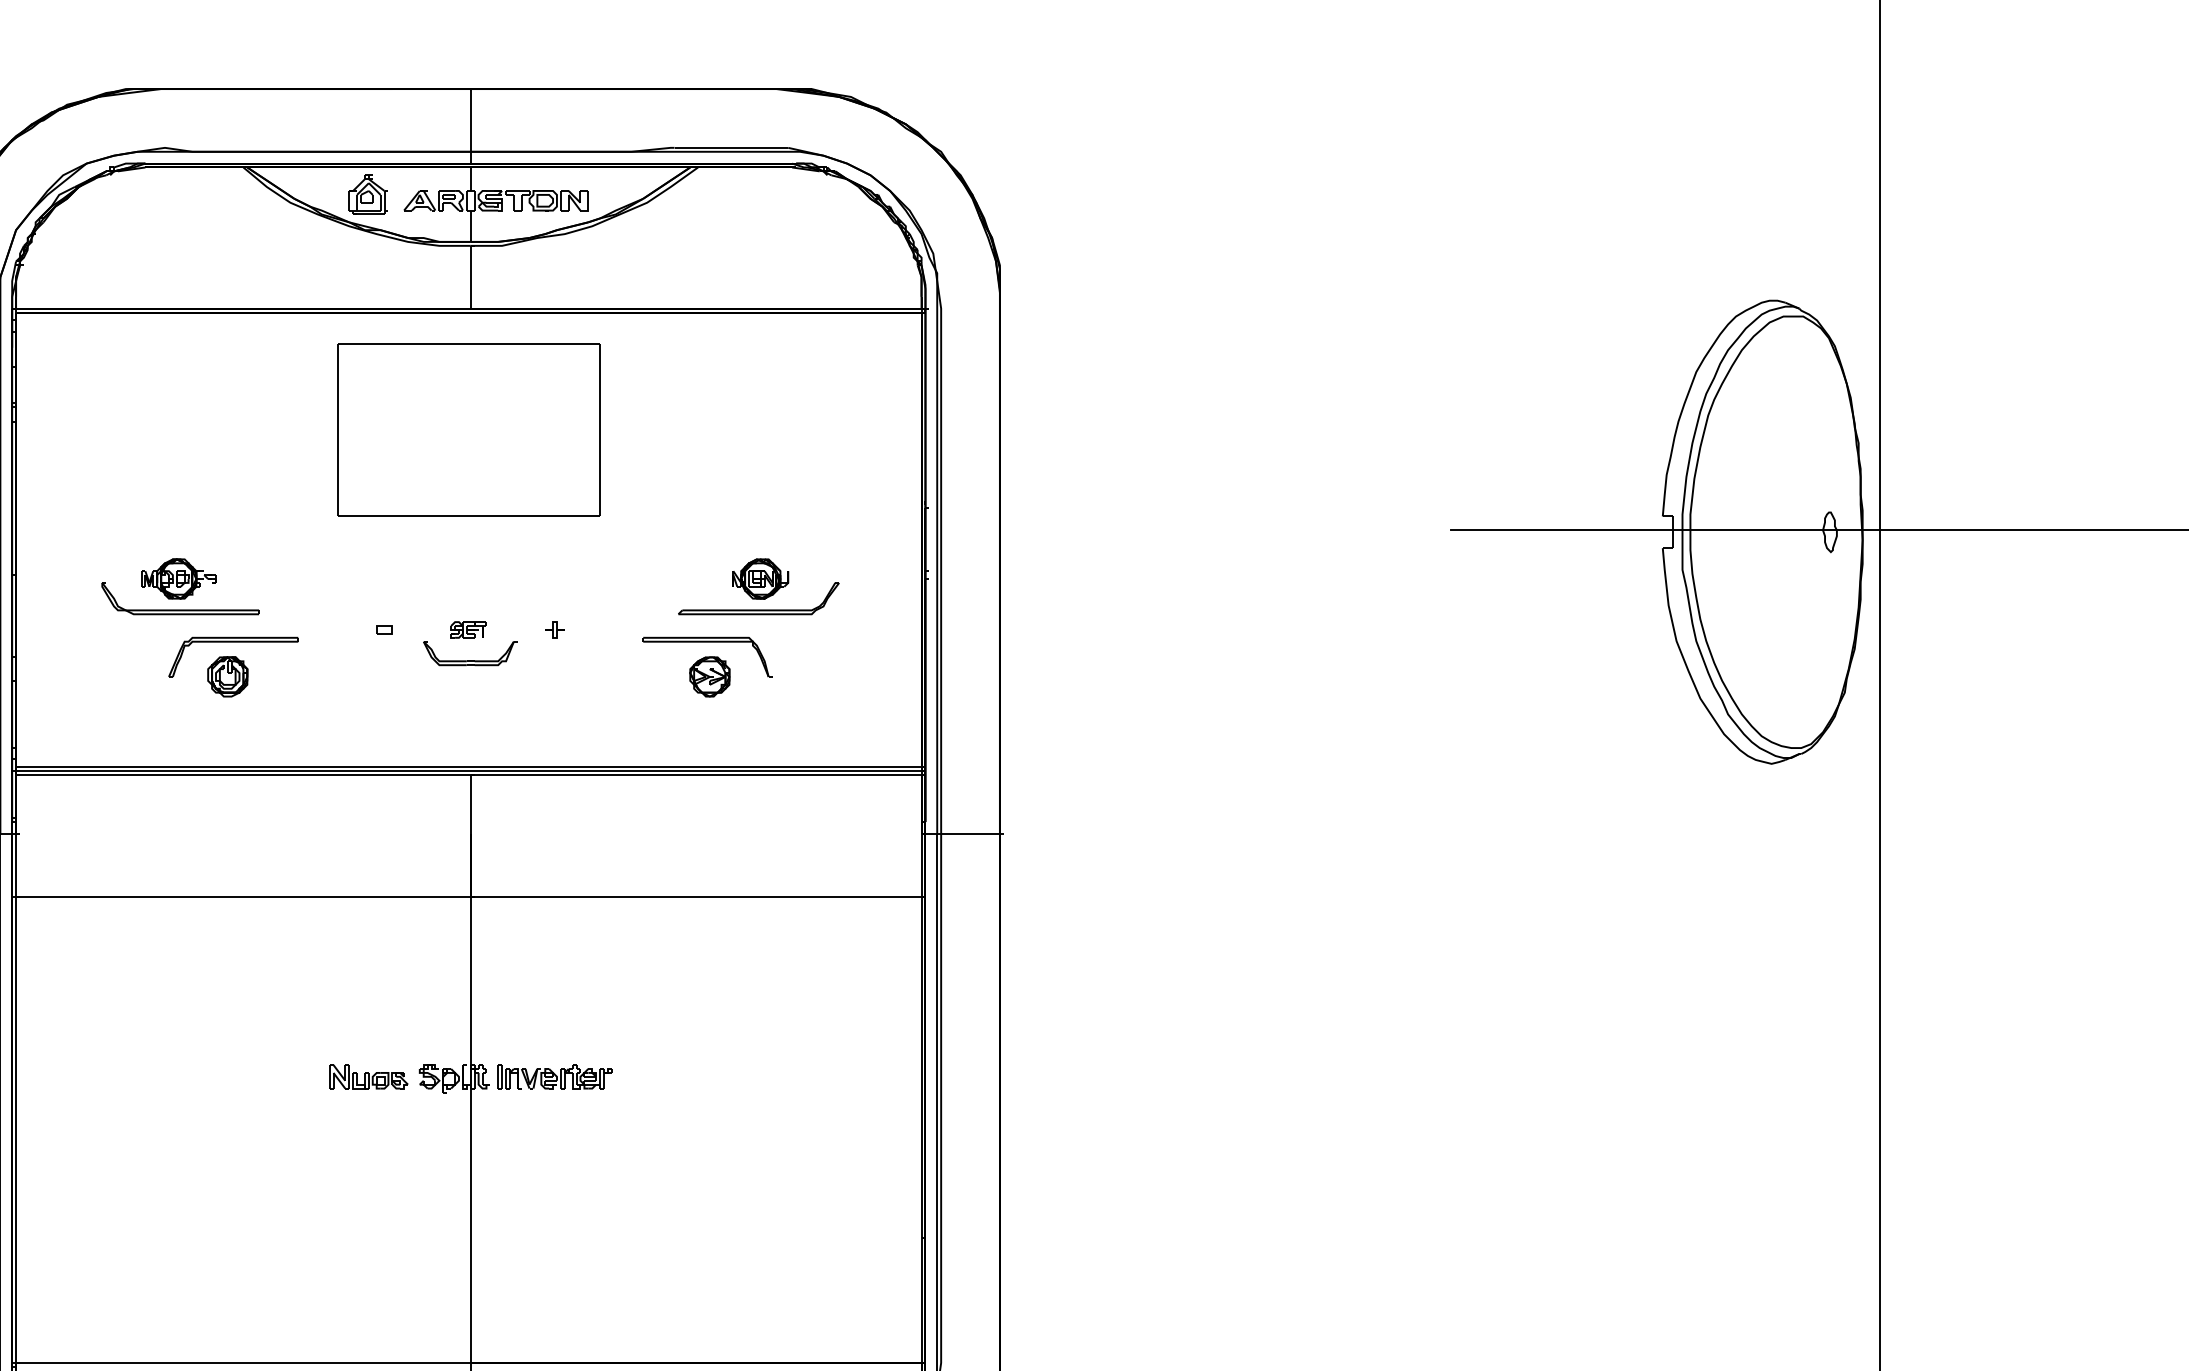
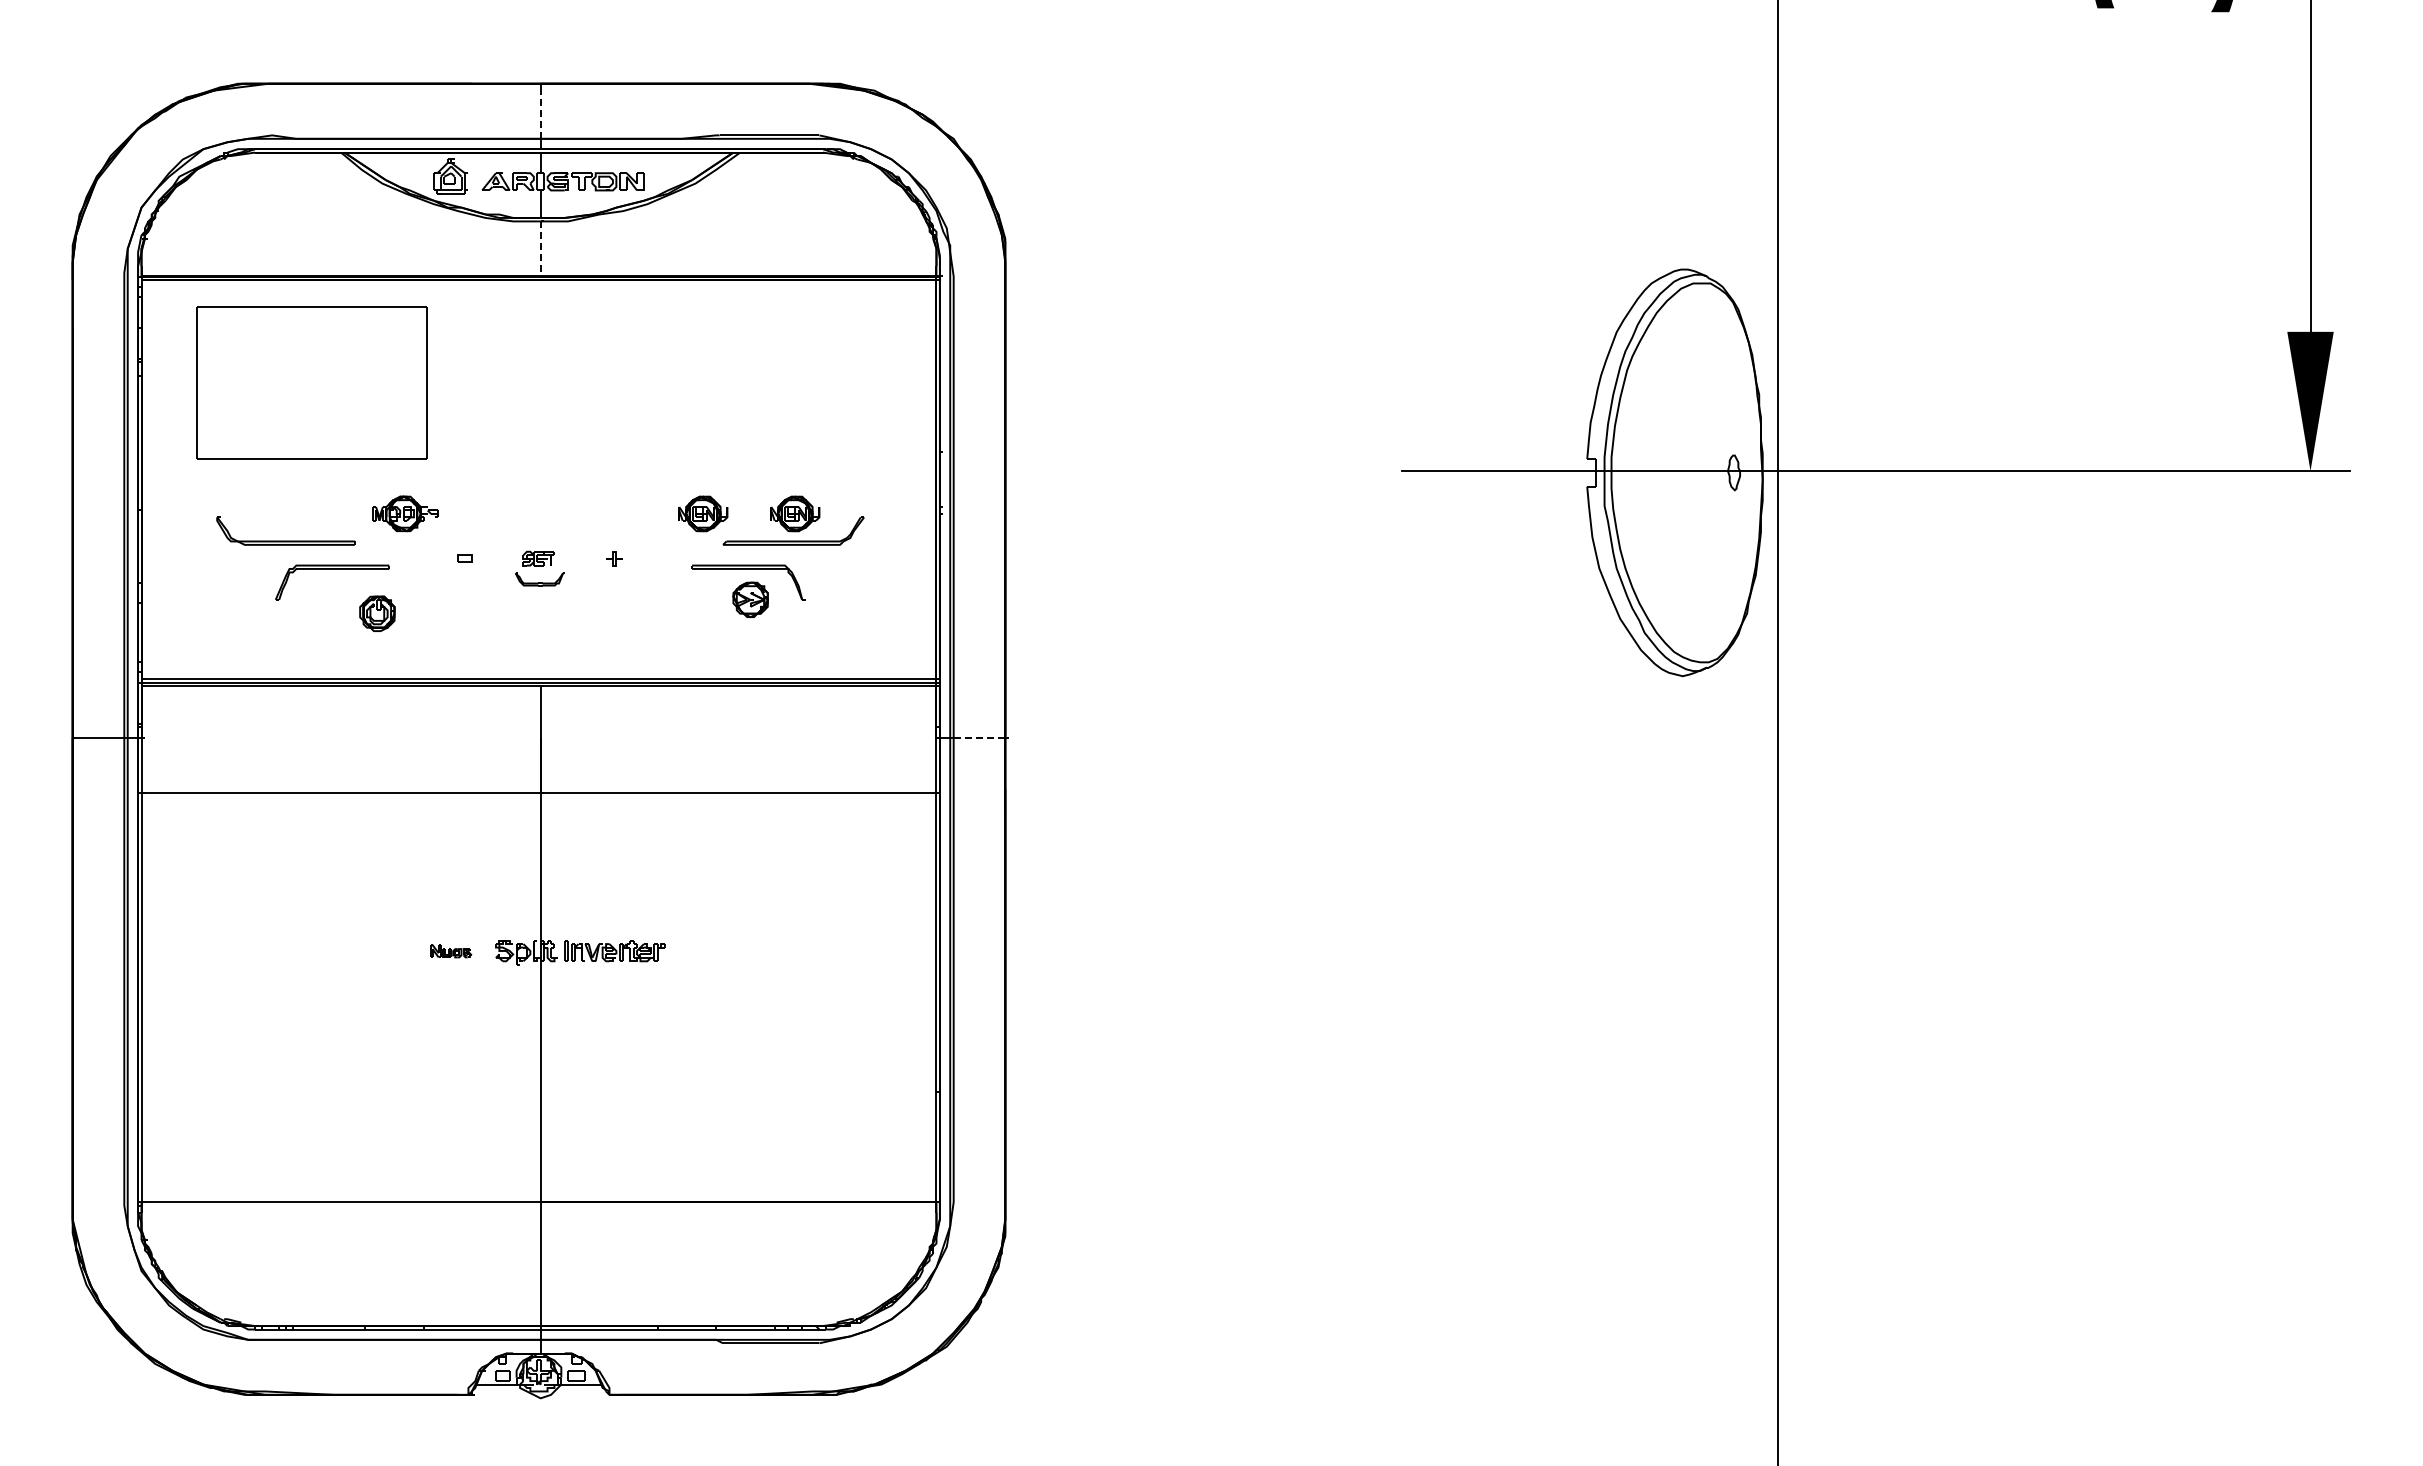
line: (470, 124) -> (540, 114), solid -> dashed
line: (470, 276) -> (540, 248), solid -> dashed
part: (468, 429) -> (311, 382), moved
part: (178, 578) -> (405, 513), moved
part: (656, 578) -> (703, 513), added
part: (469, 653) -> (539, 579), size x0.6
part: (227, 676) -> (377, 613), moved
line: (970, 833) -> (979, 737), solid -> dashed
part: (368, 1077) -> (450, 951), size x0.6

